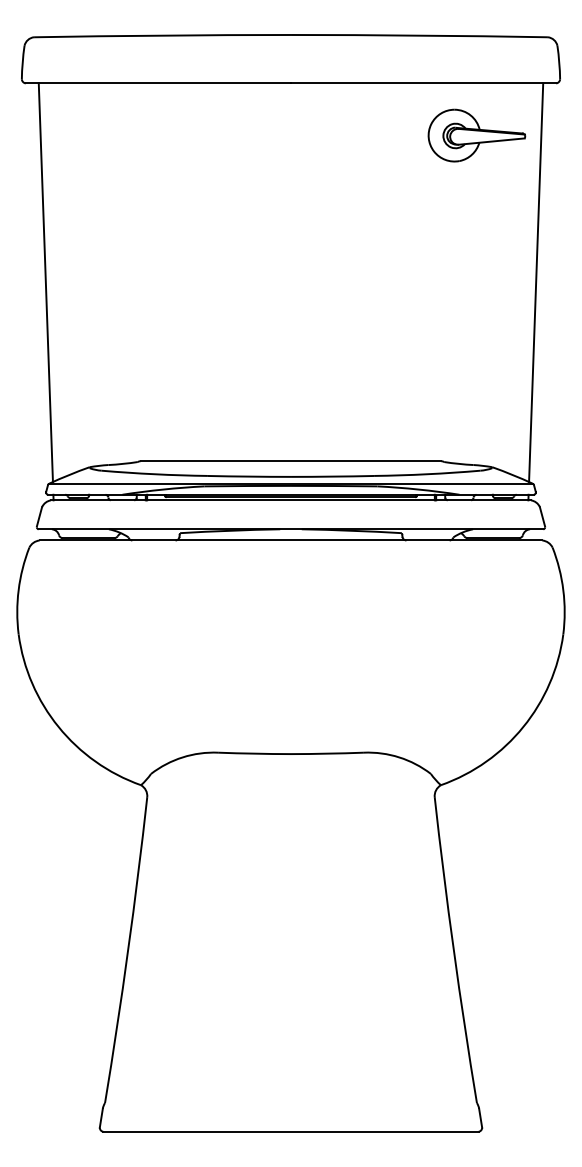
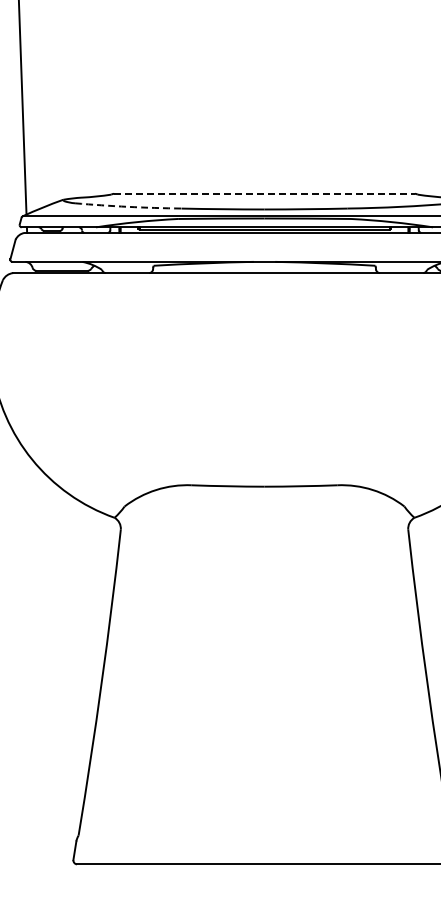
line: (291, 461) -> (265, 194), solid -> dashed
arc: (154, 474) -> (128, 207), solid -> dashed

